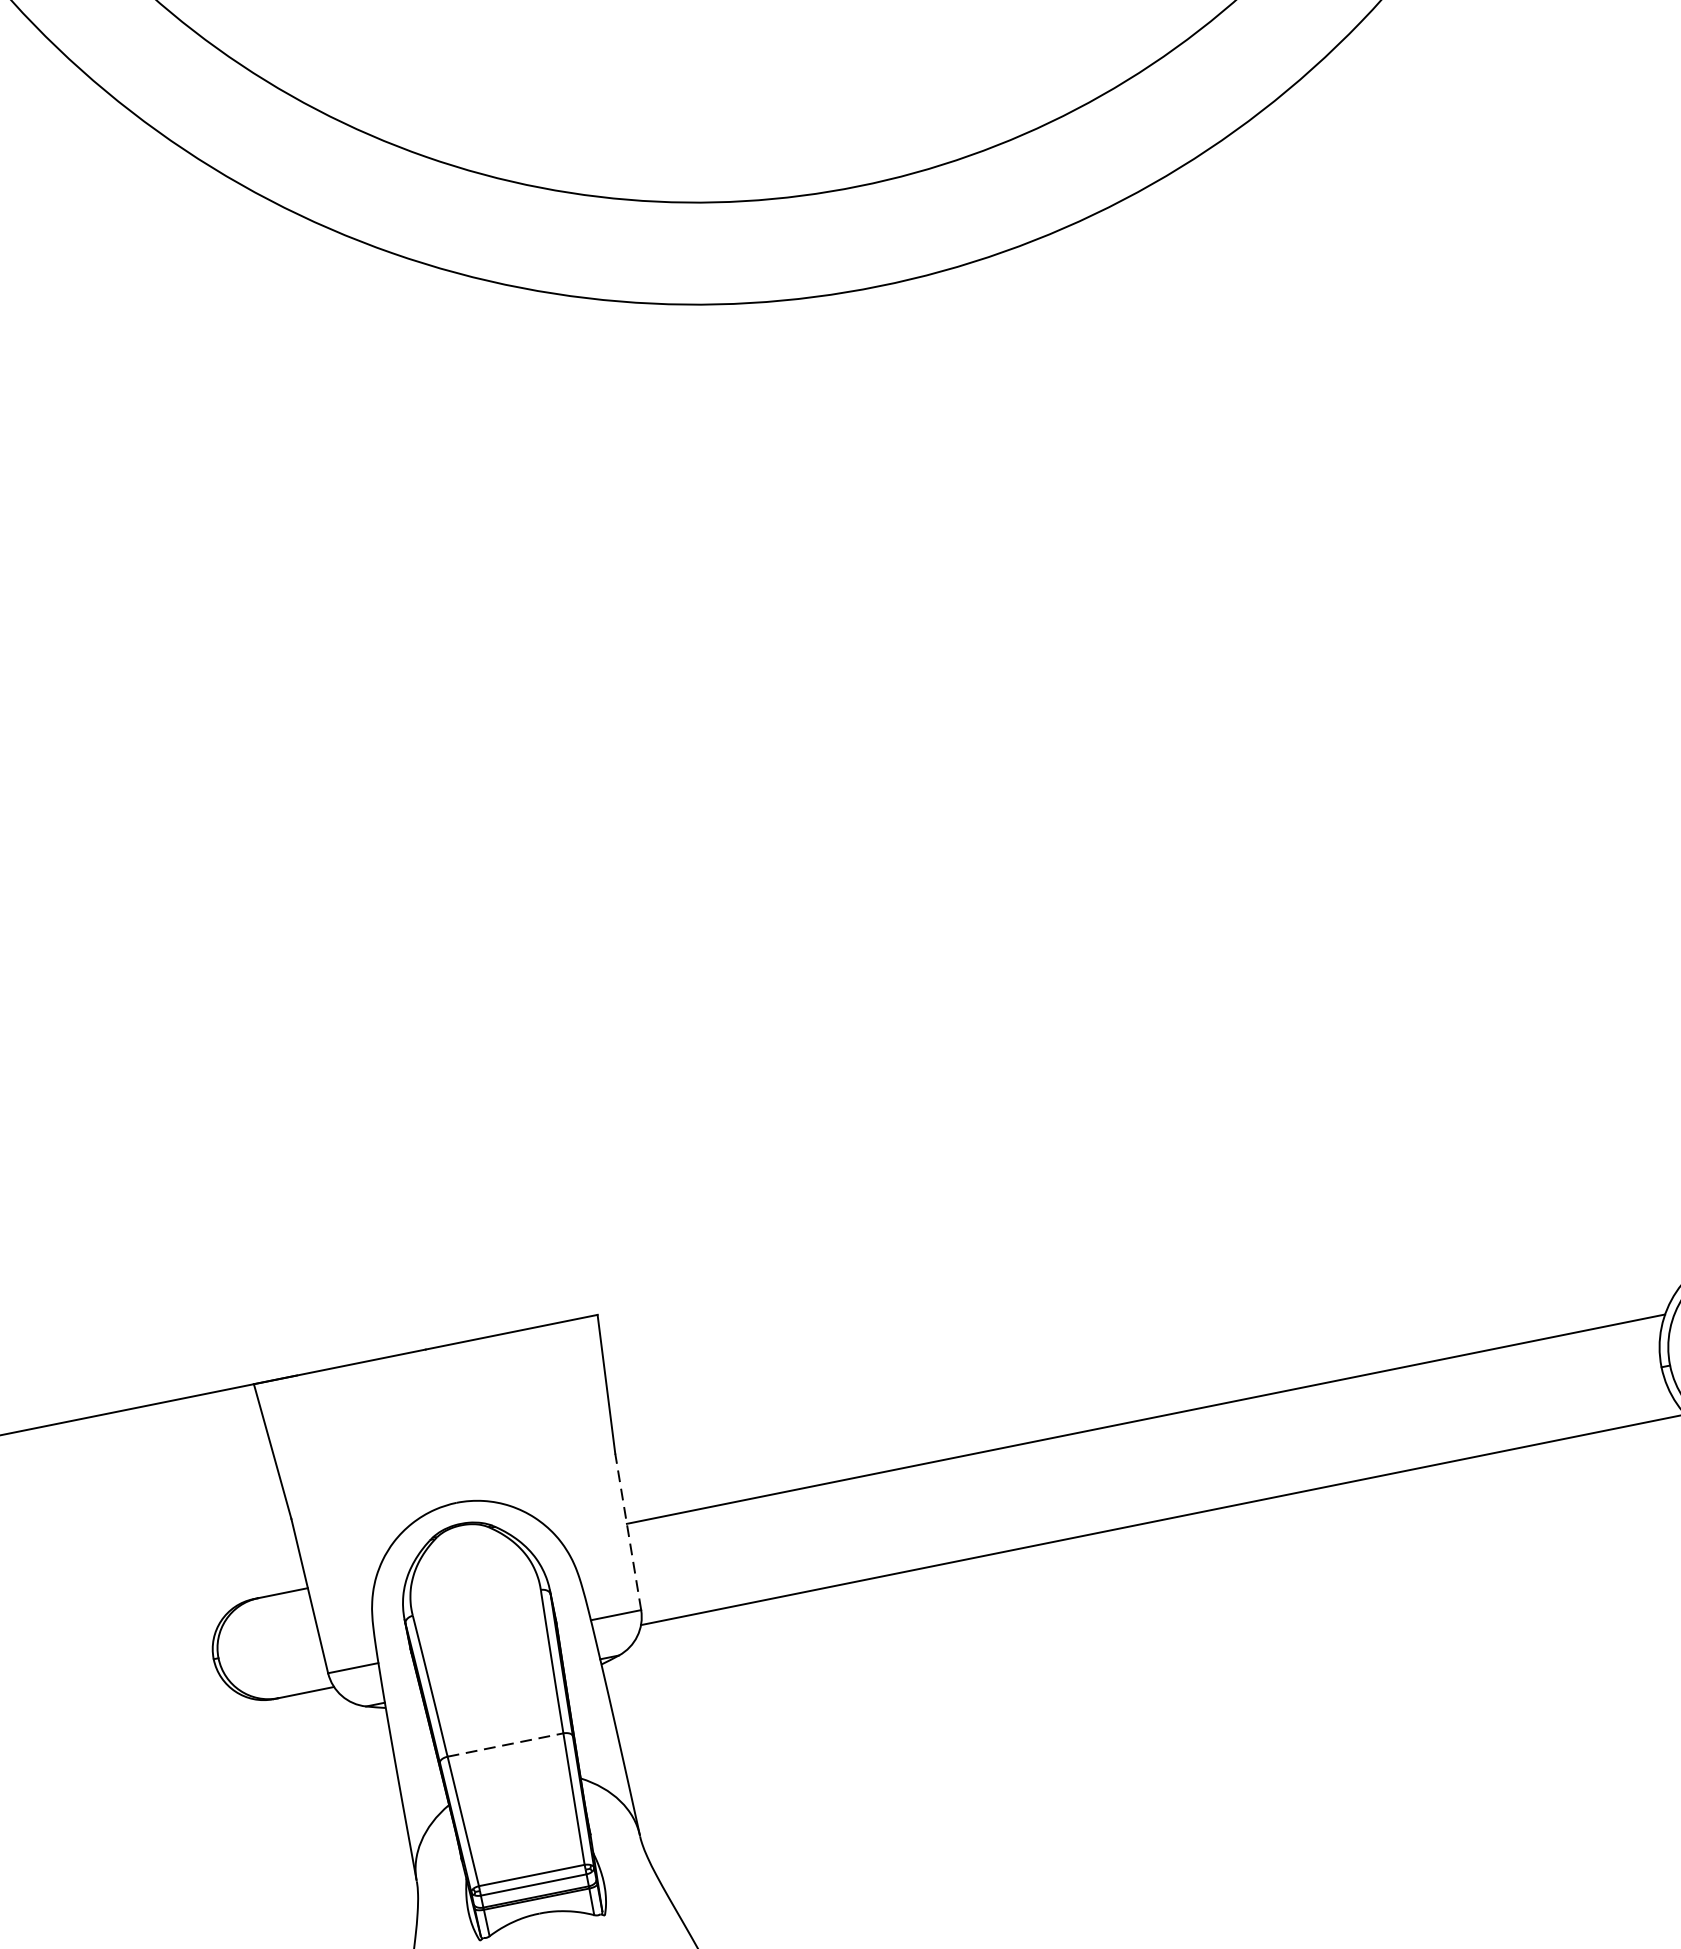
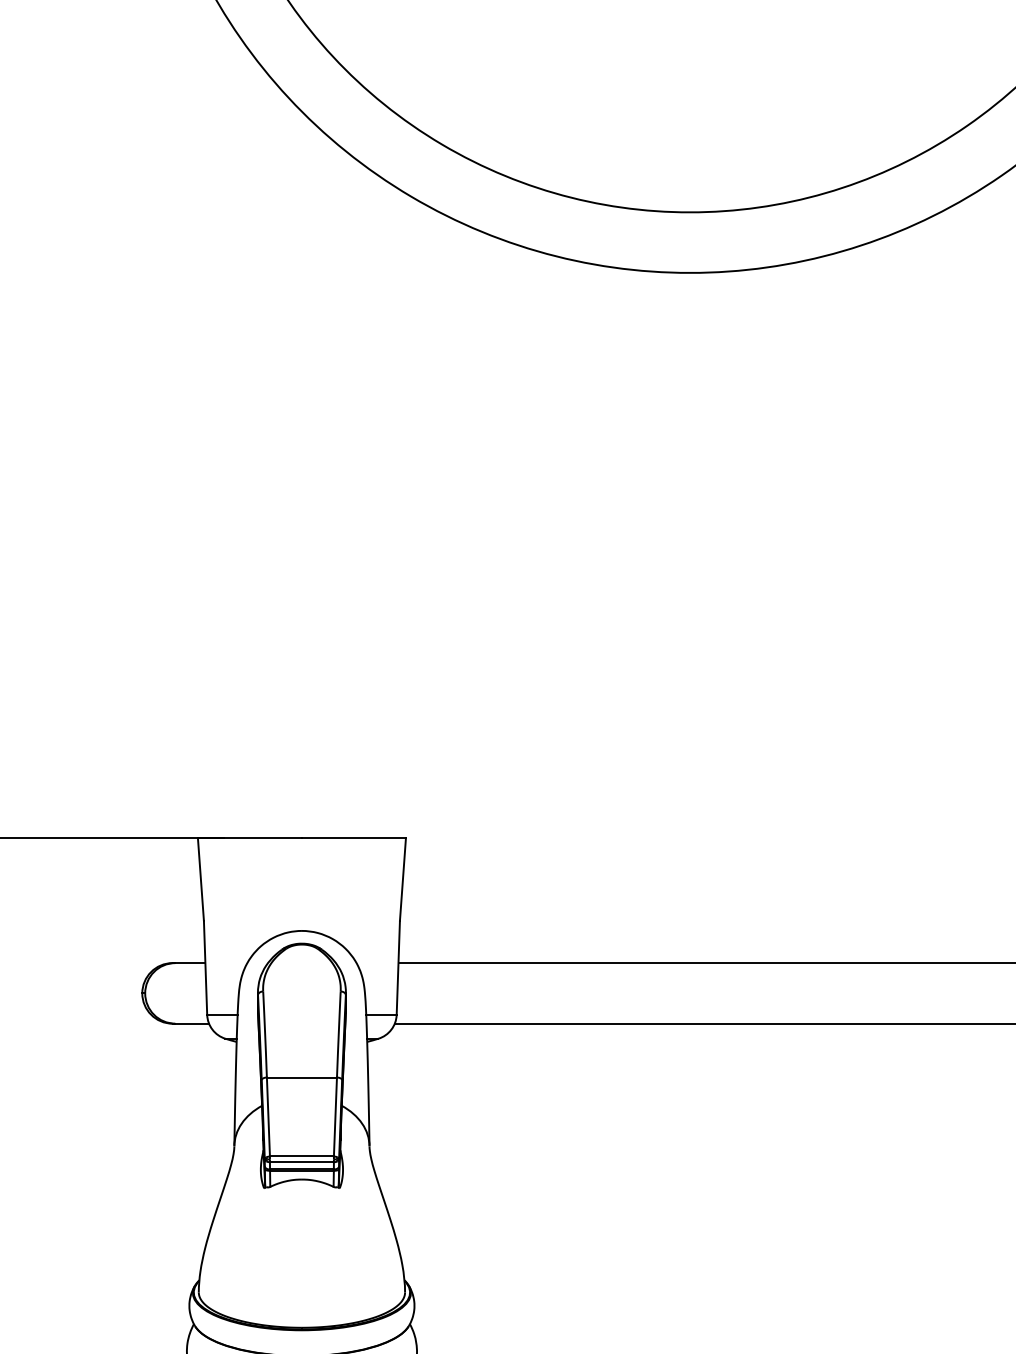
line: (628, 1531) -> (398, 967), dashed -> solid
line: (506, 1744) -> (302, 1077), dashed -> solid

